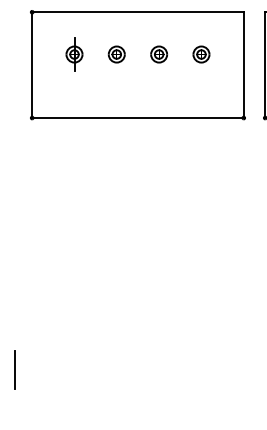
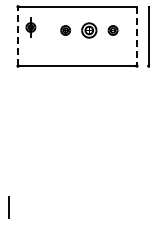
part: (73, 54) -> (30, 27), moved
part: (159, 54) -> (89, 30), size x1.6
line: (32, 65) -> (18, 36), solid -> dashed
line: (243, 65) -> (136, 36), solid -> dashed

